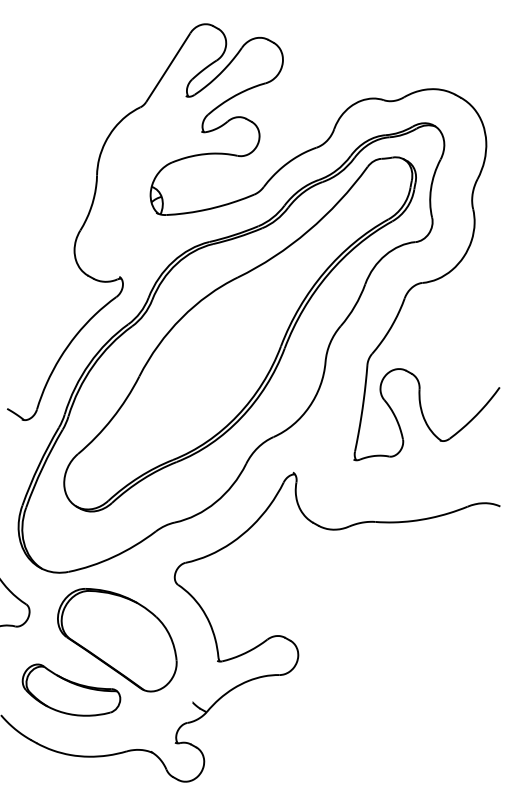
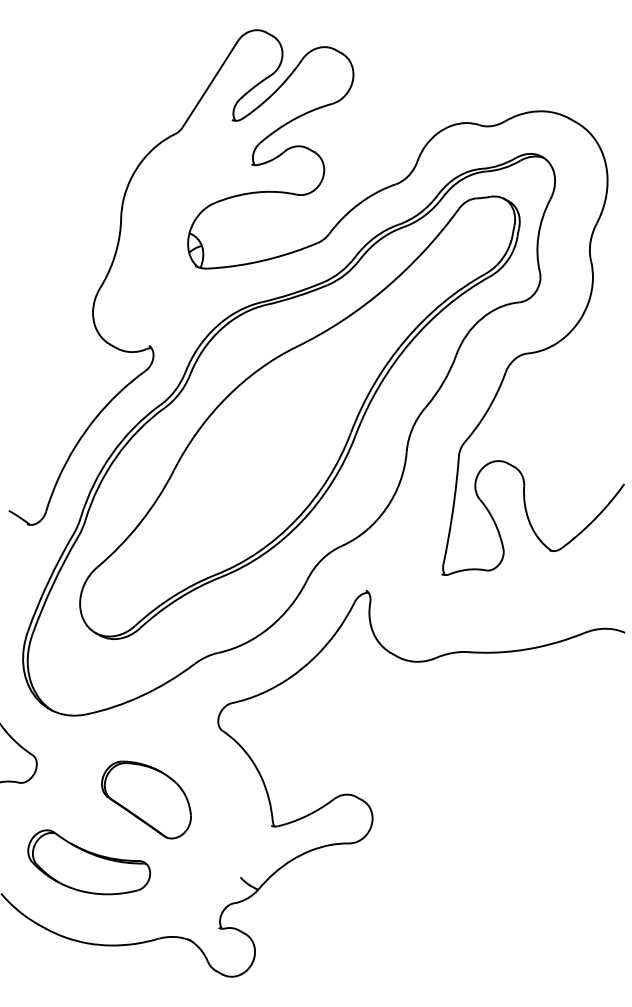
part: (117, 640) -> (146, 800), size x0.6

